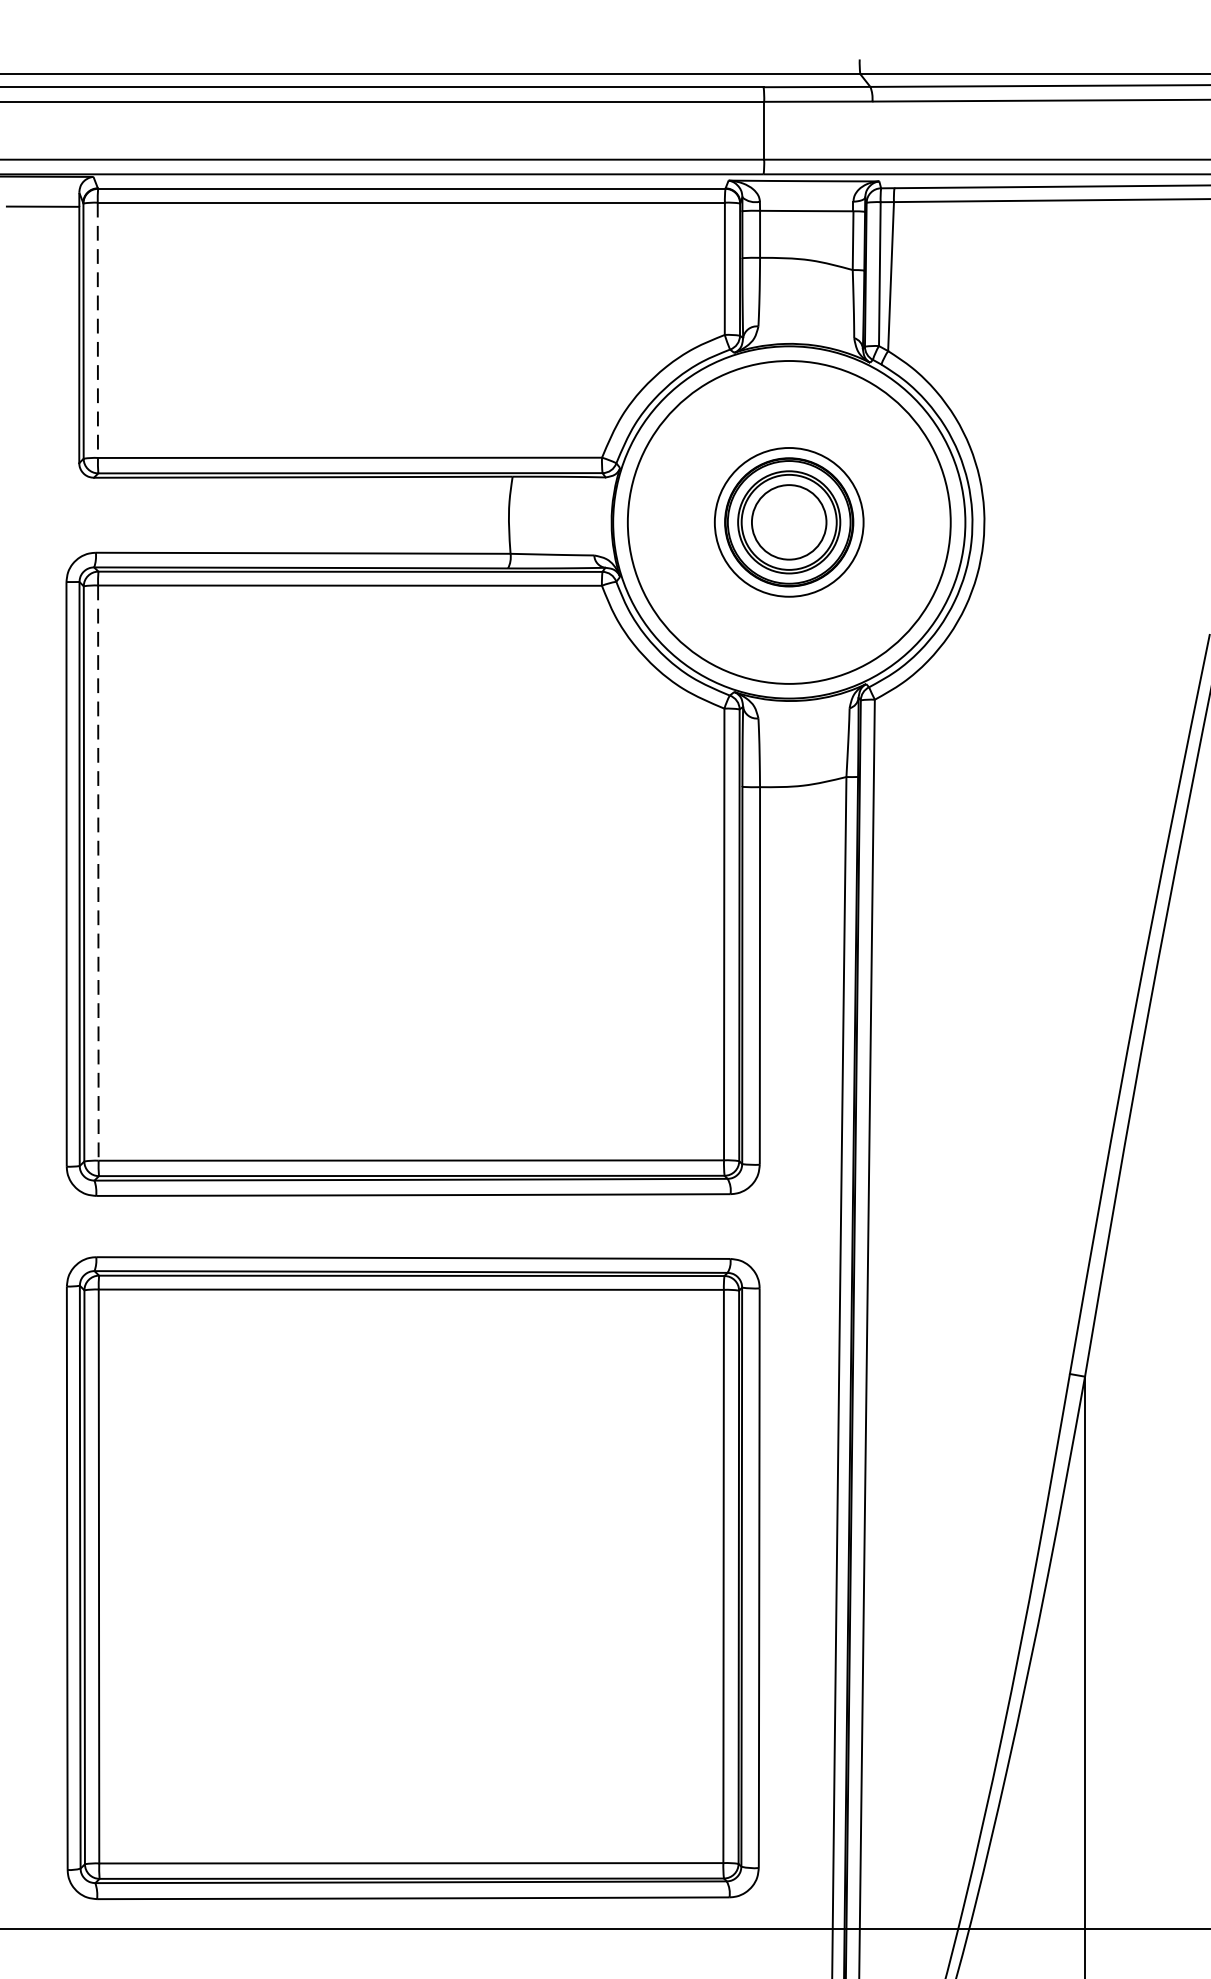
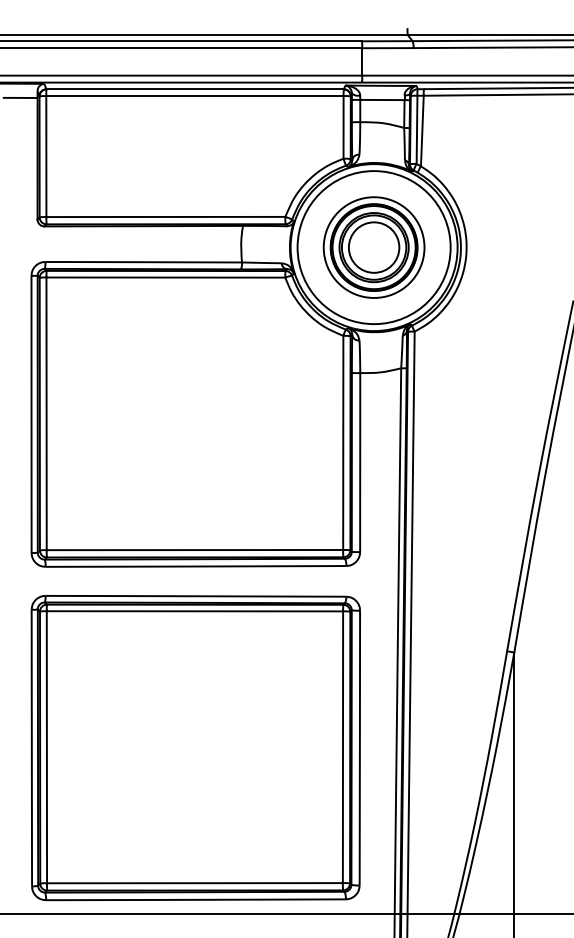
line: (98, 330) -> (46, 156), dashed -> solid
part: (787, 522) -> (373, 247), size x1.43
line: (98, 874) -> (46, 414), dashed -> solid

